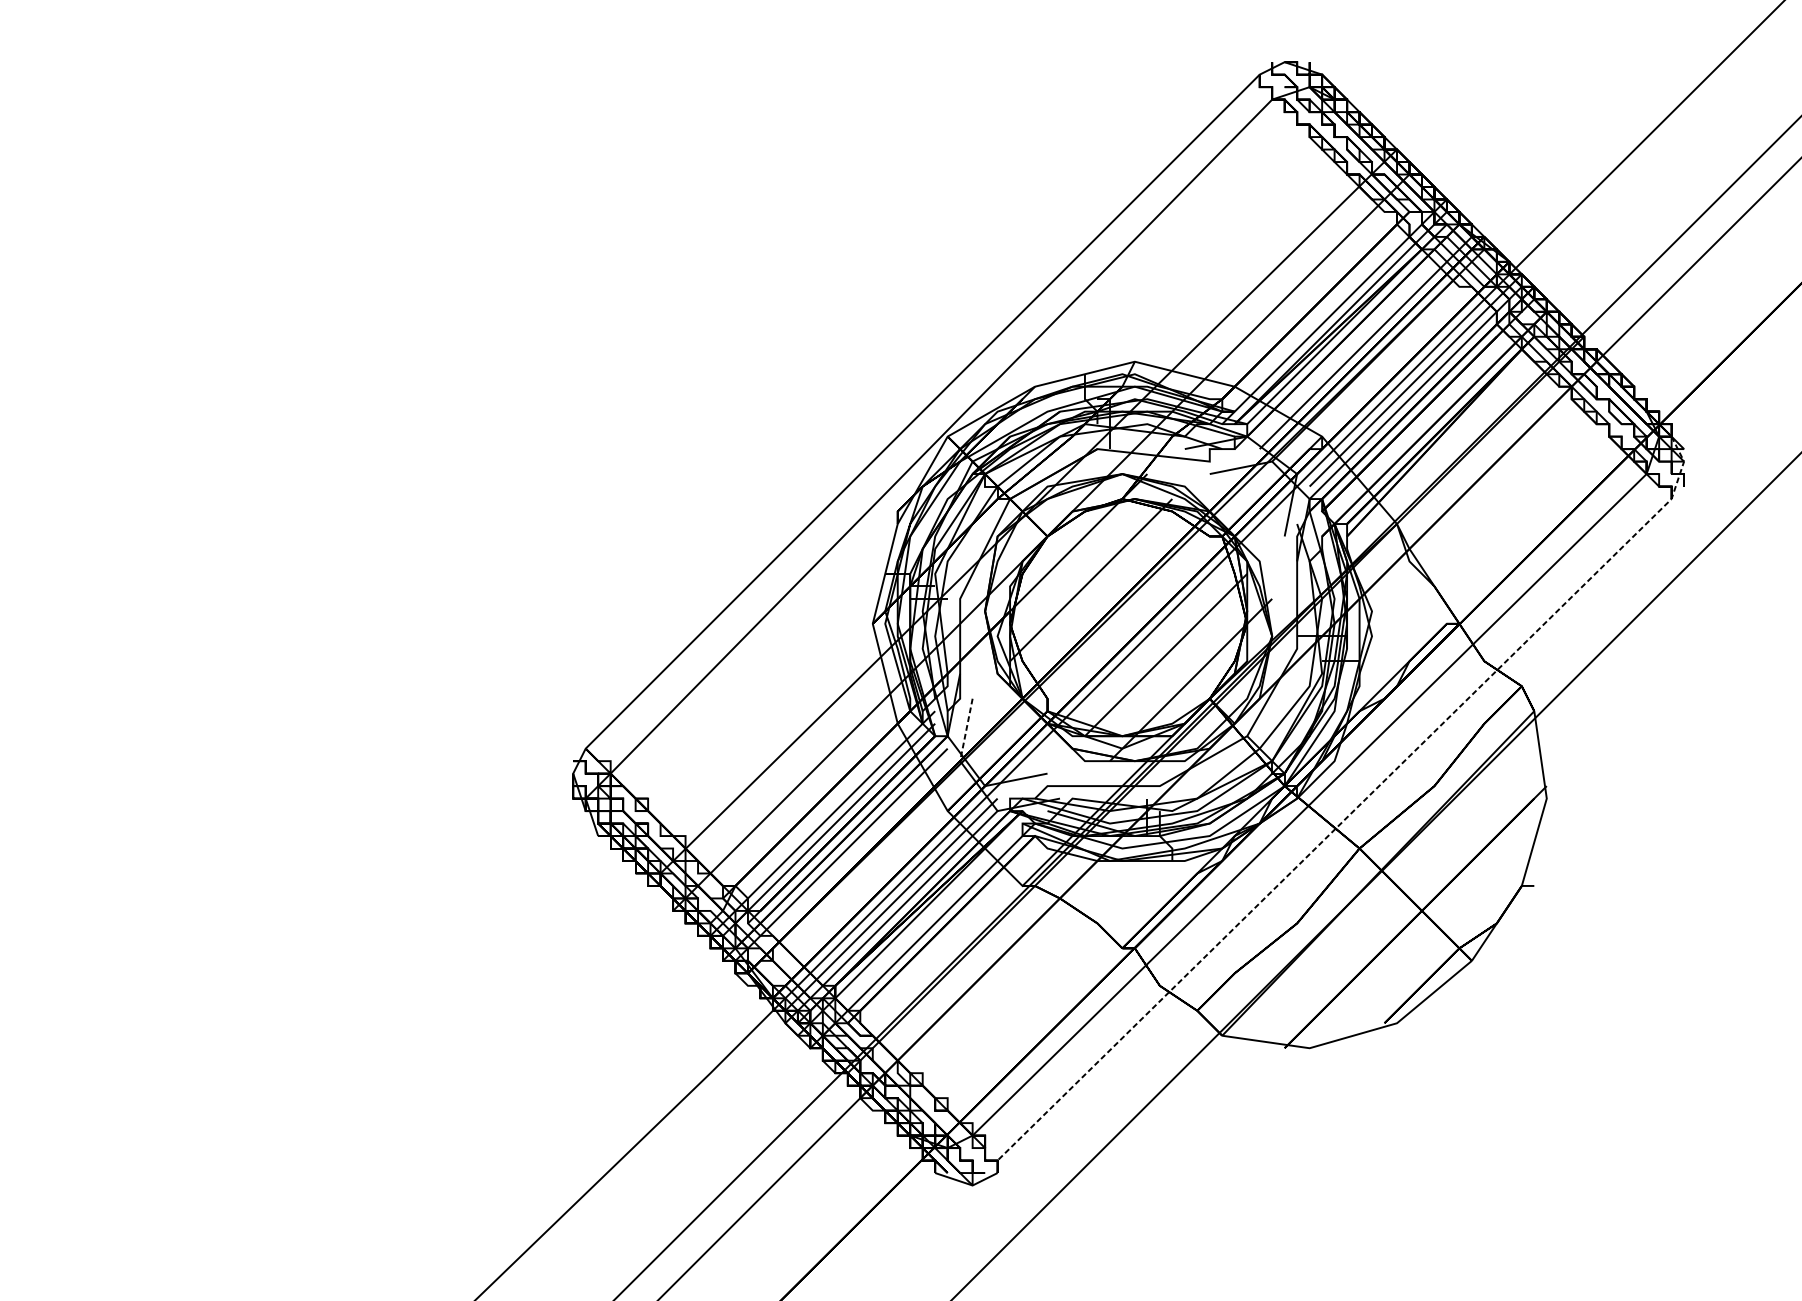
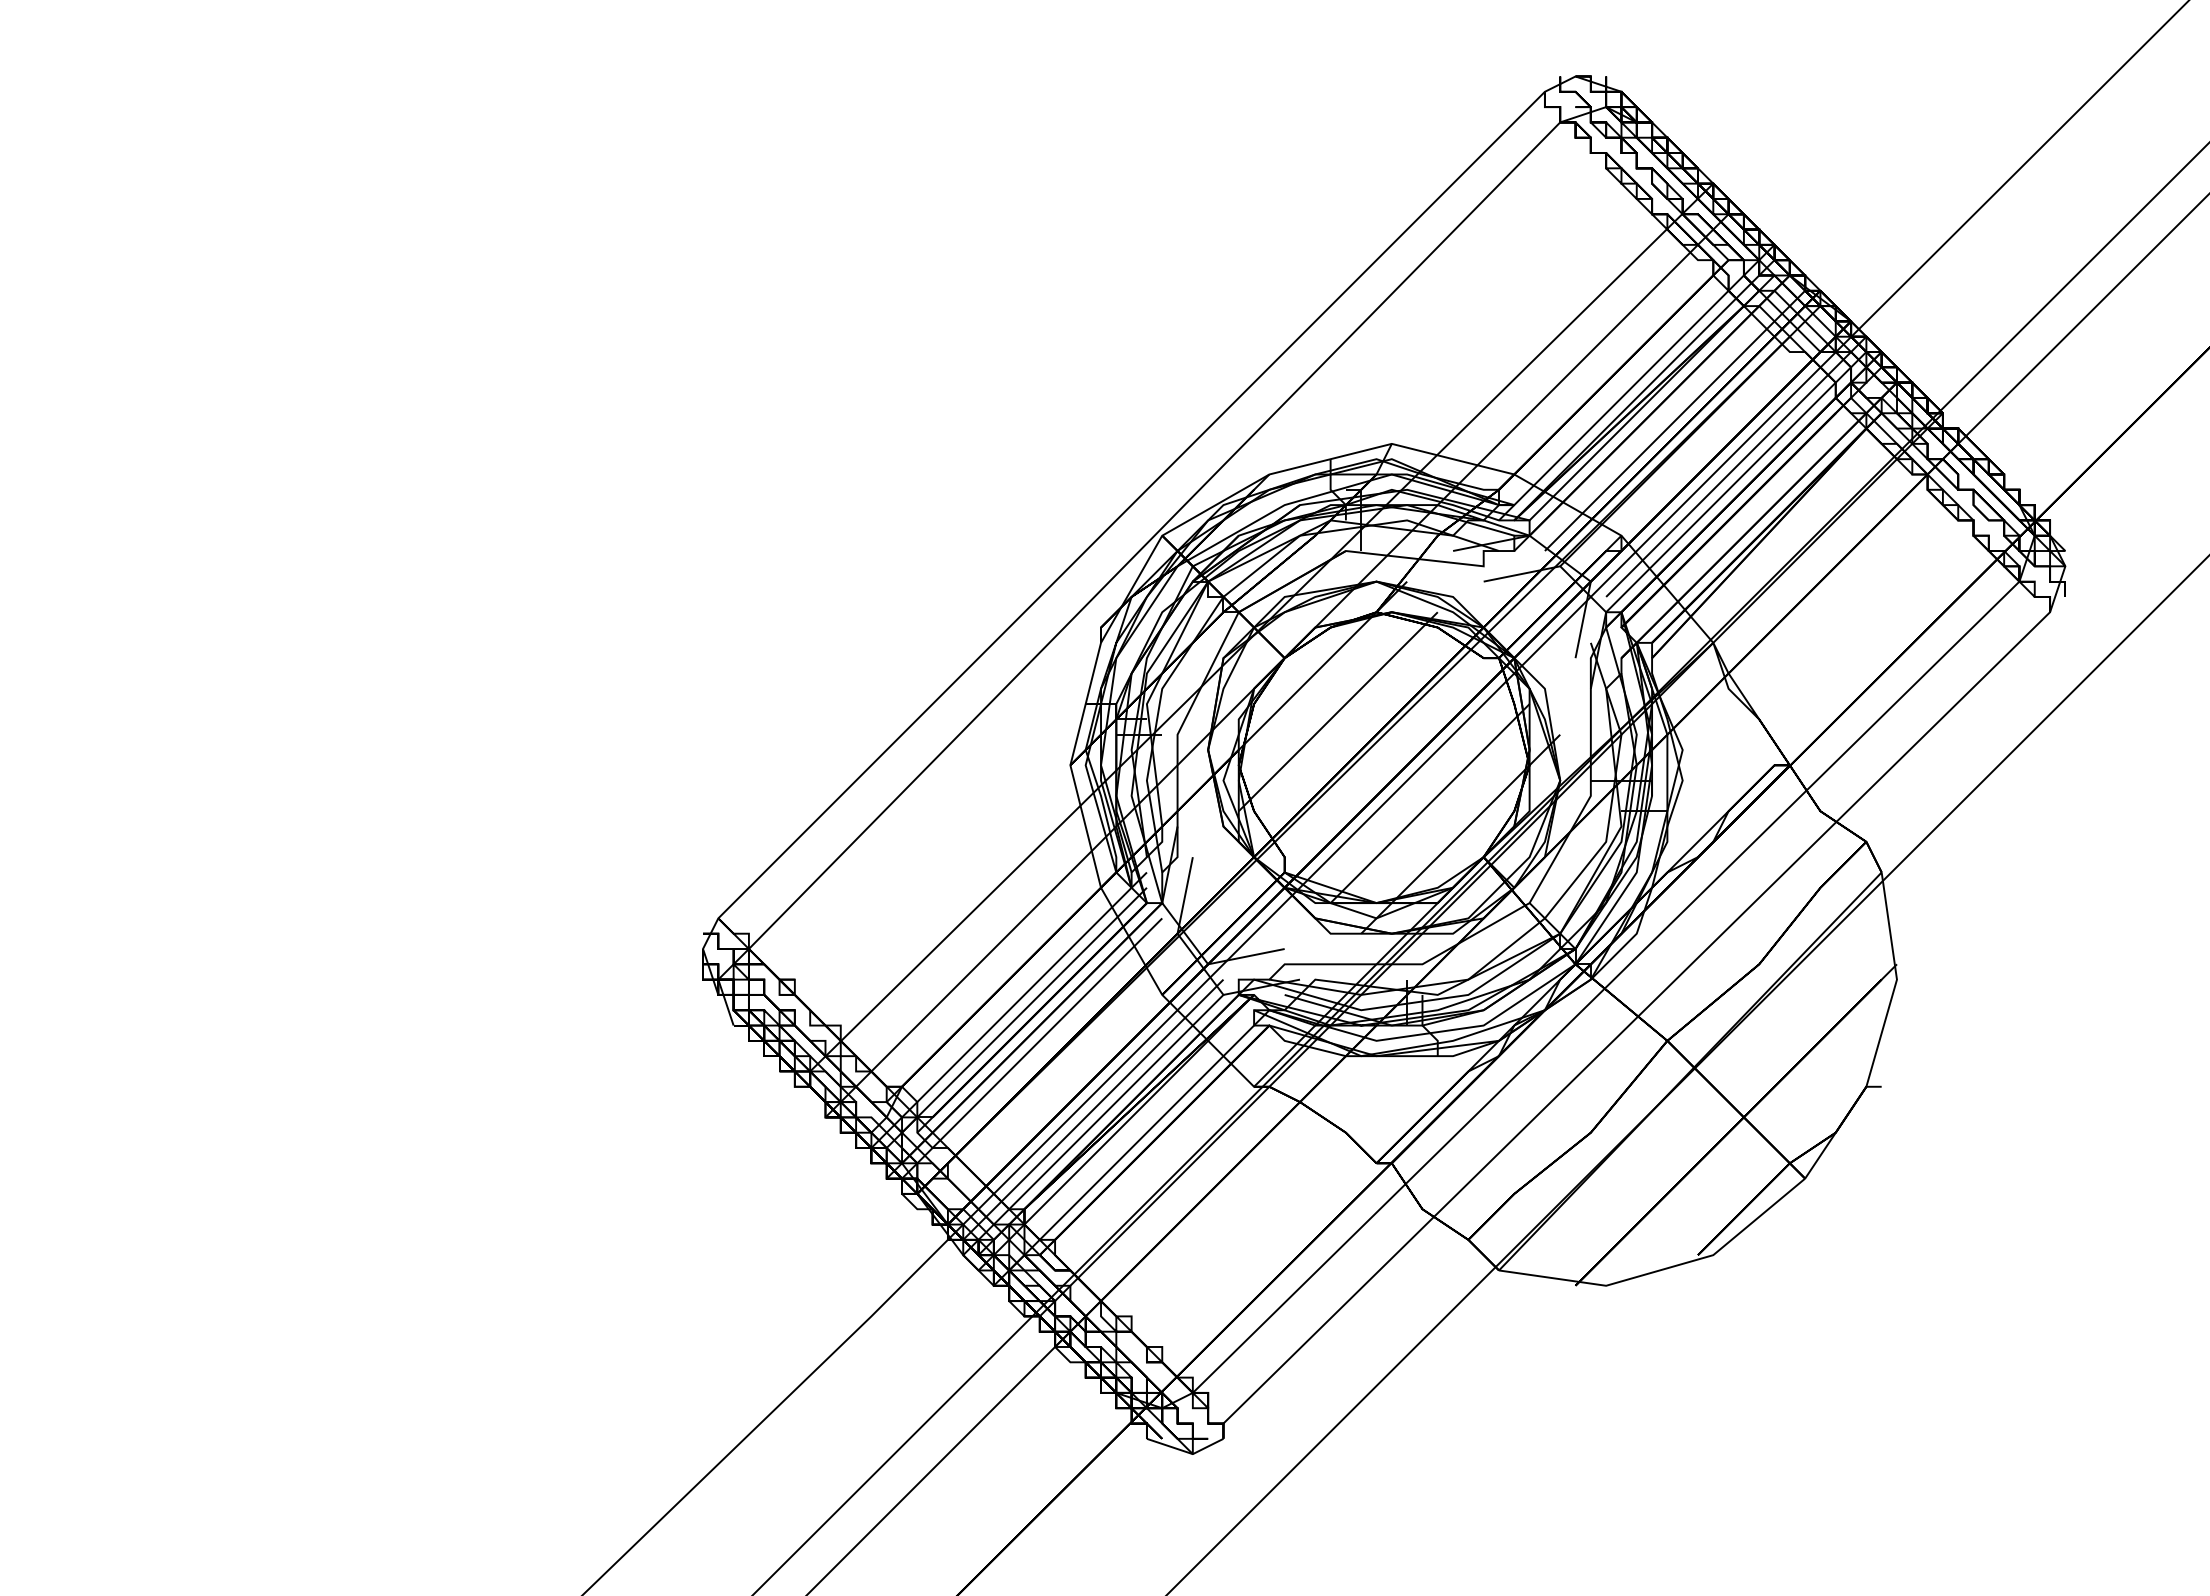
line: (966, 730) -> (1185, 895), dashed -> solid
line: (1359, 805) -> (1667, 988), dashed -> solid

